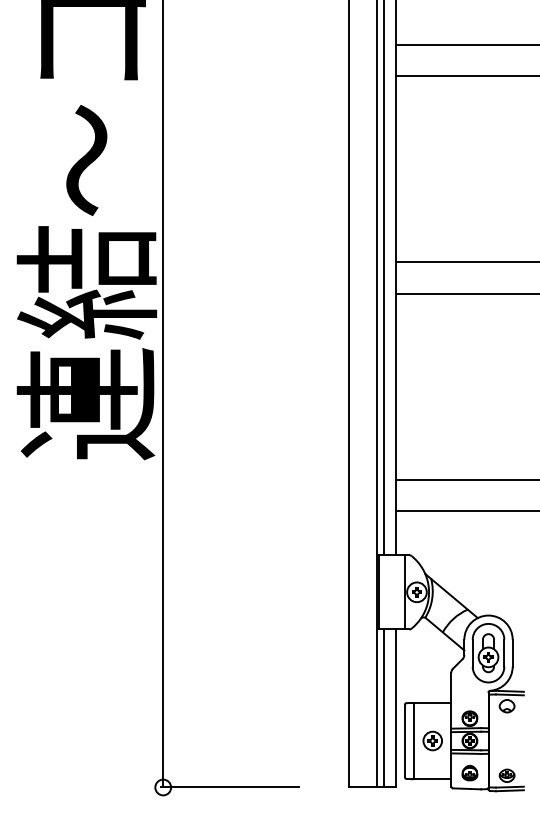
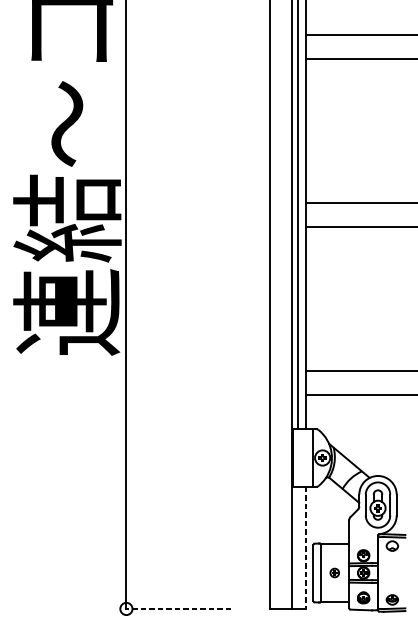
line: (384, 708) -> (297, 547), removed
line: (395, 708) -> (306, 547), solid -> dashed
part: (432, 740) -> (334, 572), size x0.6
line: (230, 787) -> (178, 608), solid -> dashed

